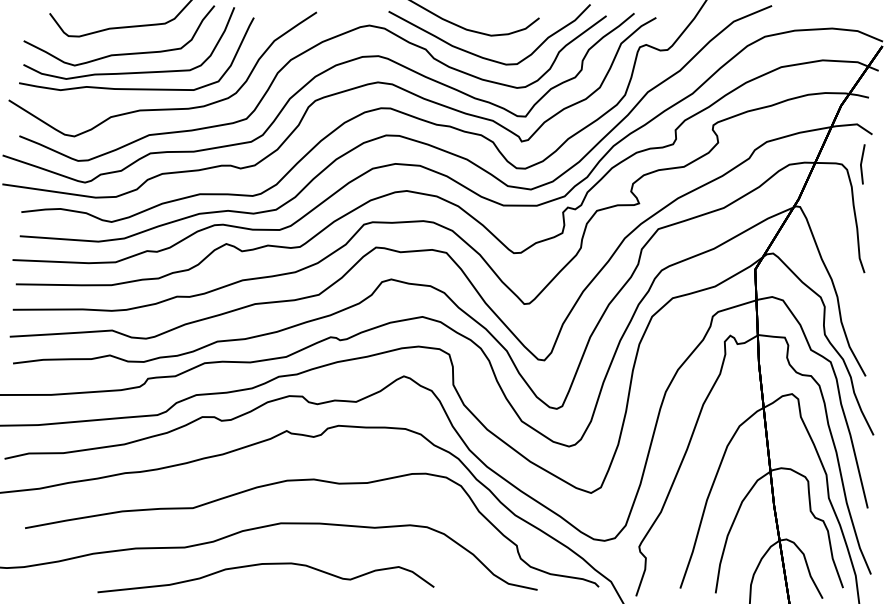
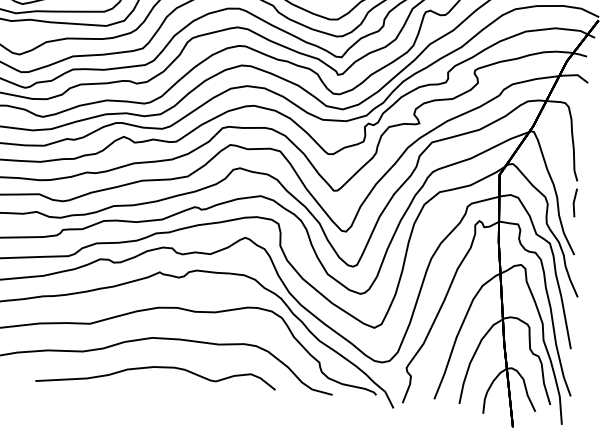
line: (862, 163) -> (574, 202), moved
curve: (265, 564) -> (156, 367), moved

